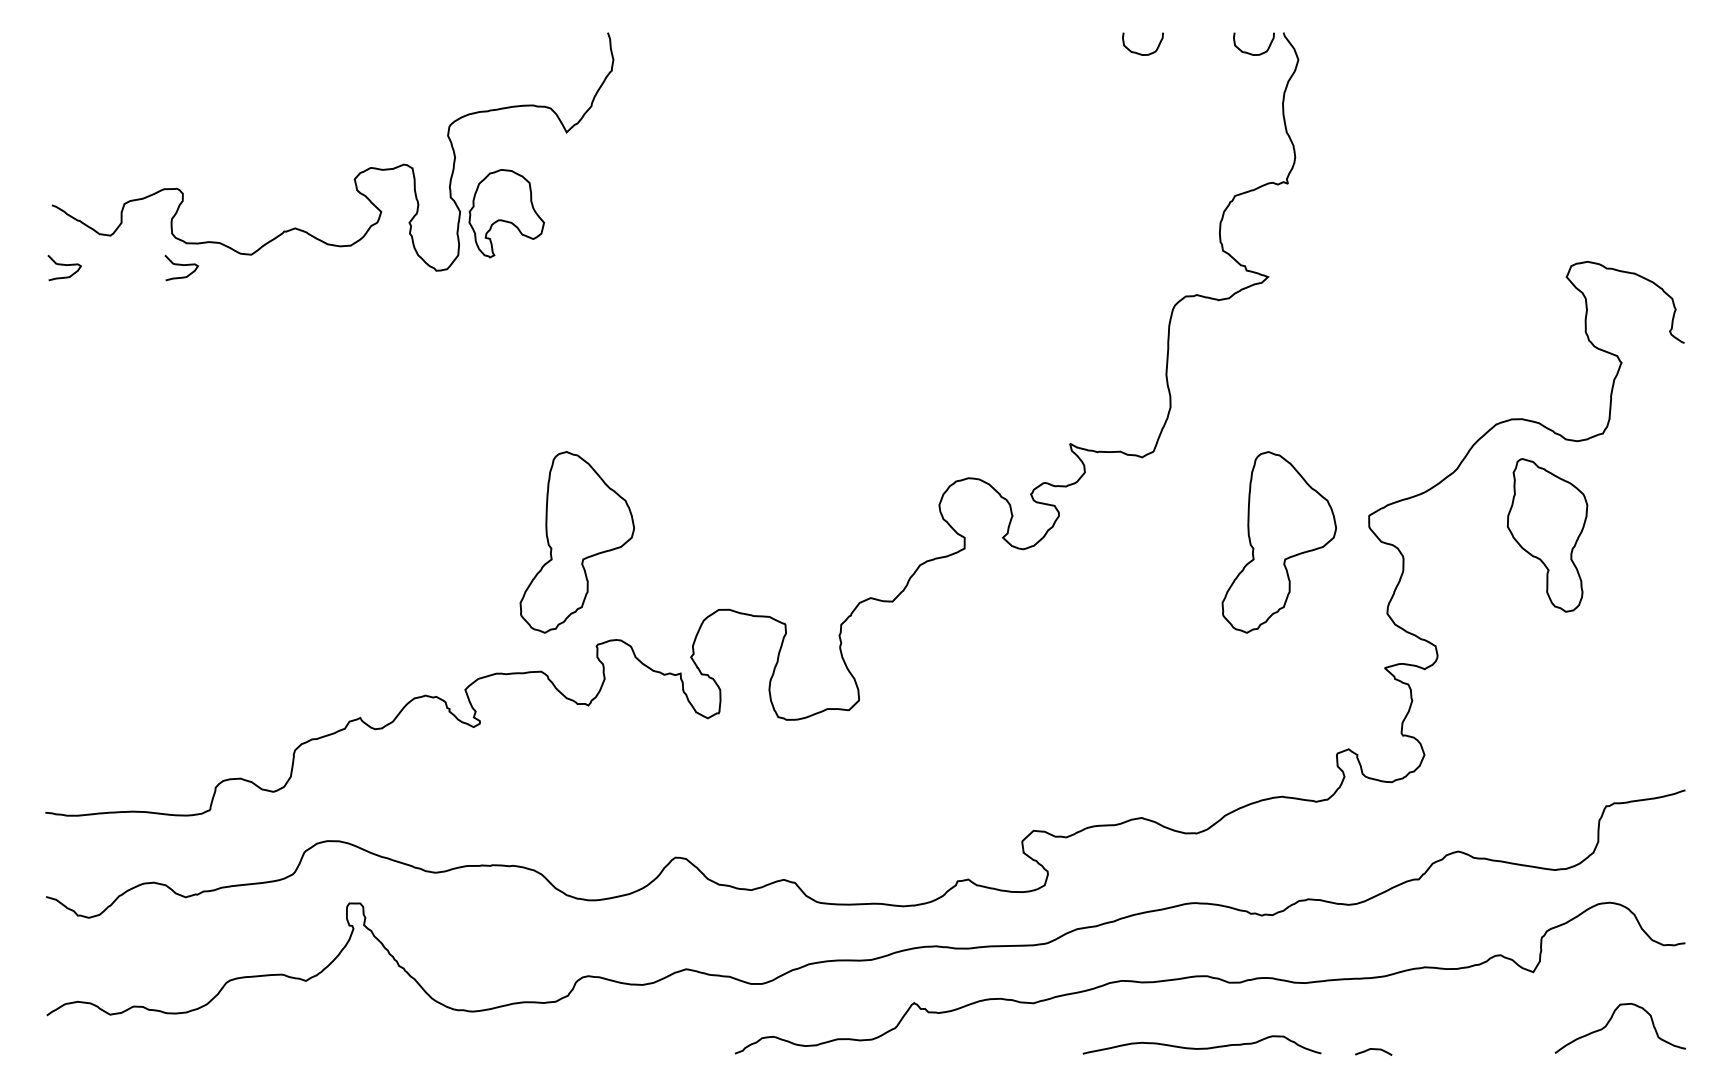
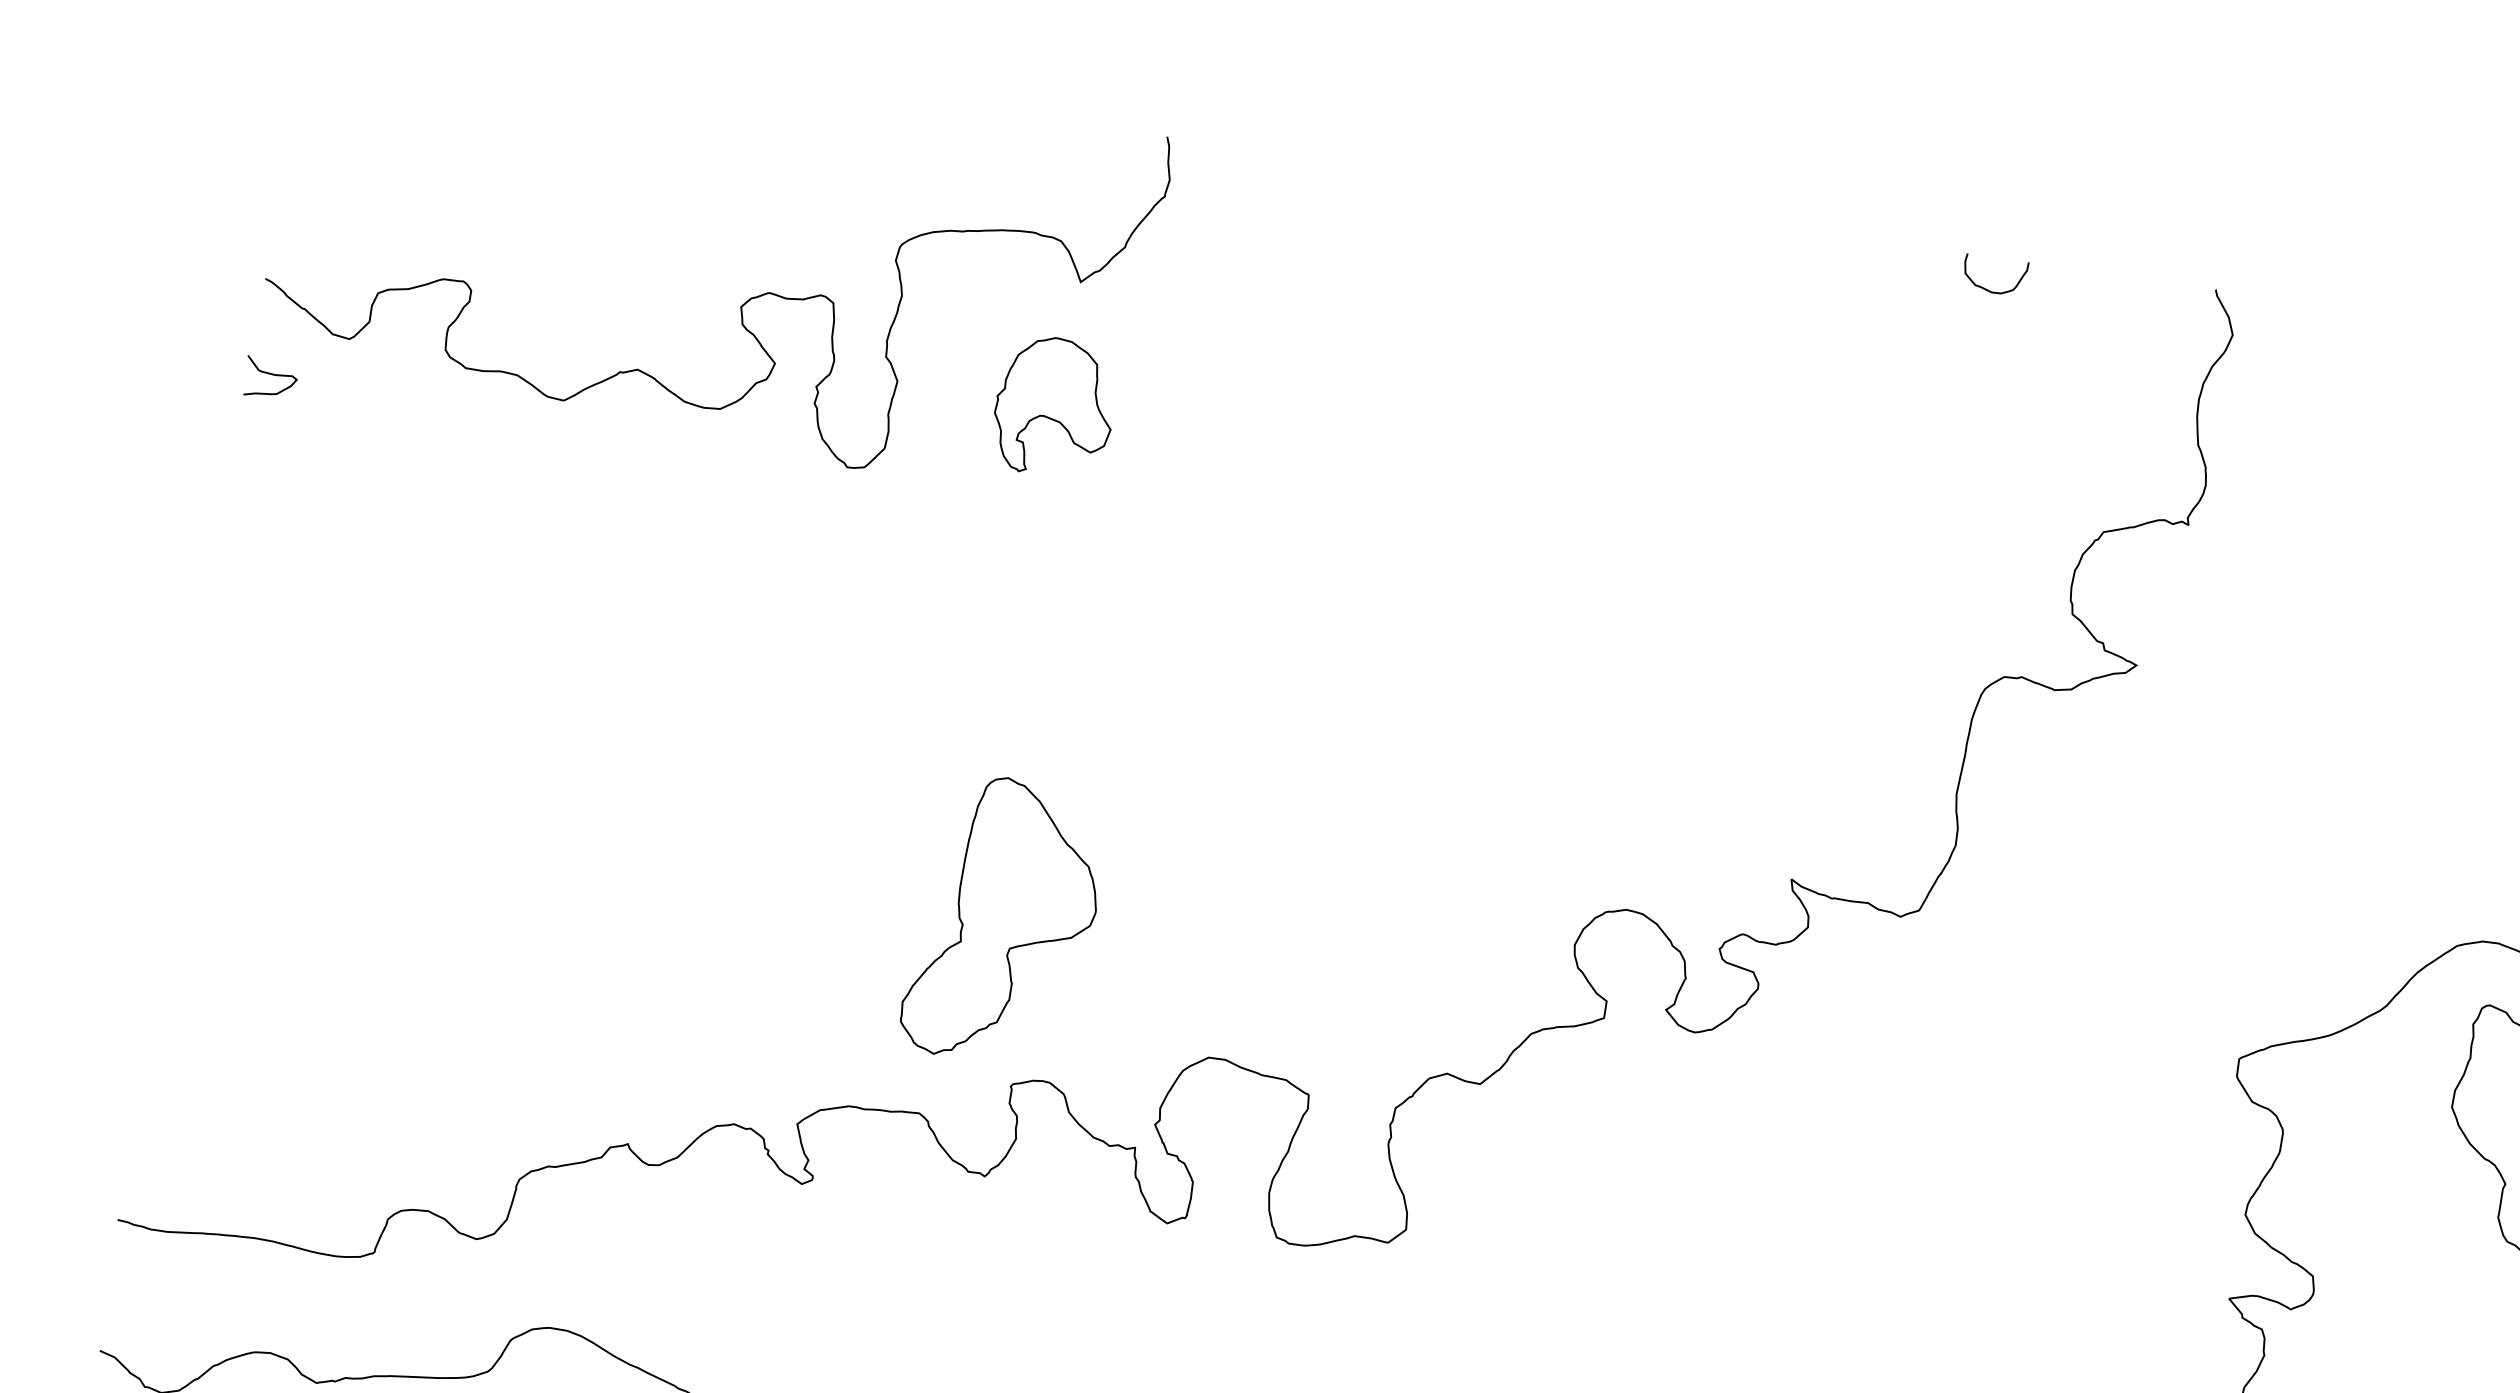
curve: (1249, 52) -> (2158, 312), removed
part: (506, 213) -> (1054, 406), moved
curve: (181, 265) -> (452, 401), removed
part: (1278, 542) -> (2092, 1079), removed

